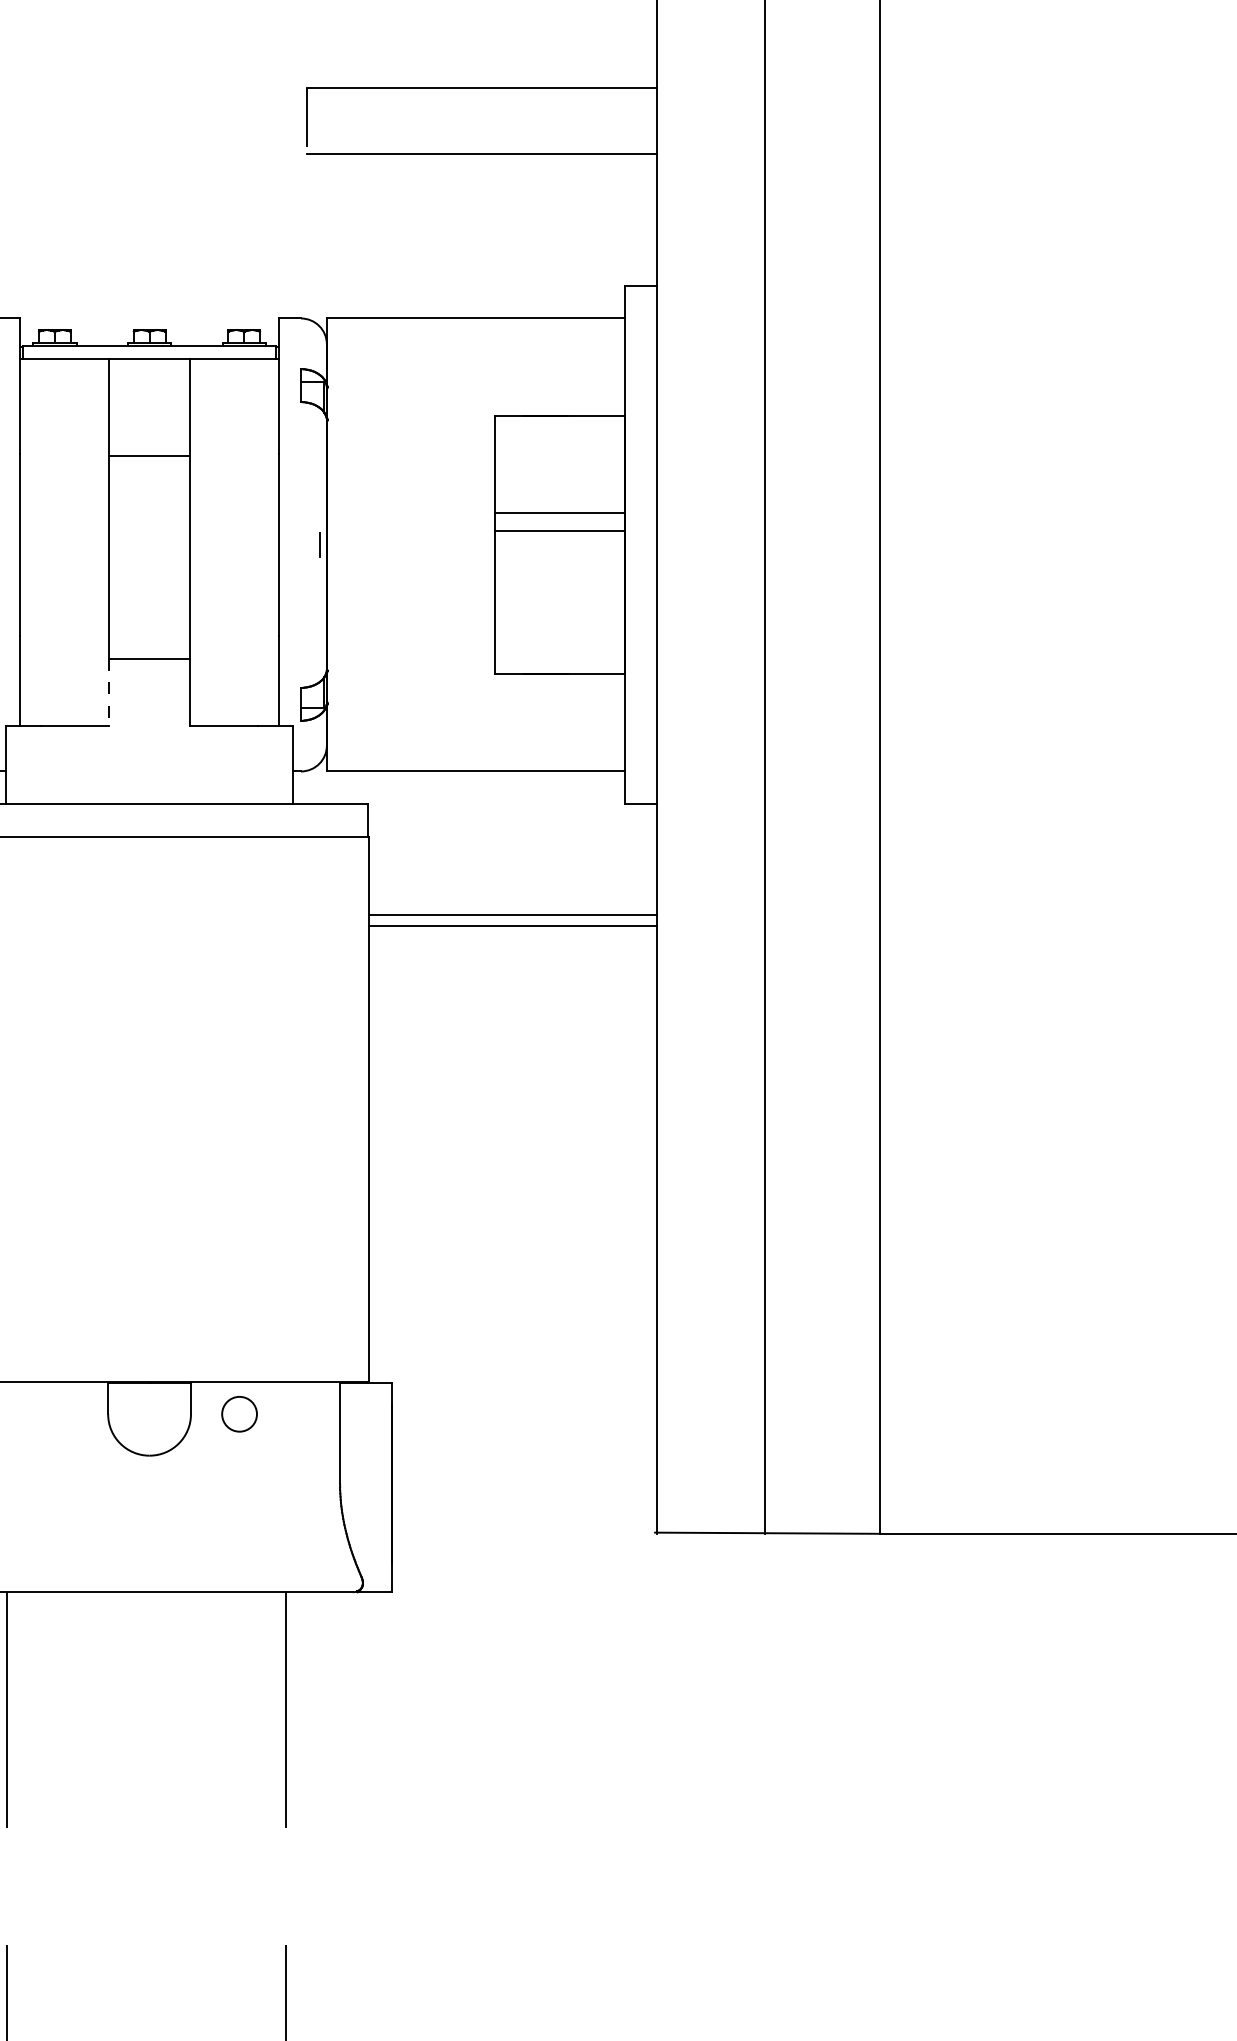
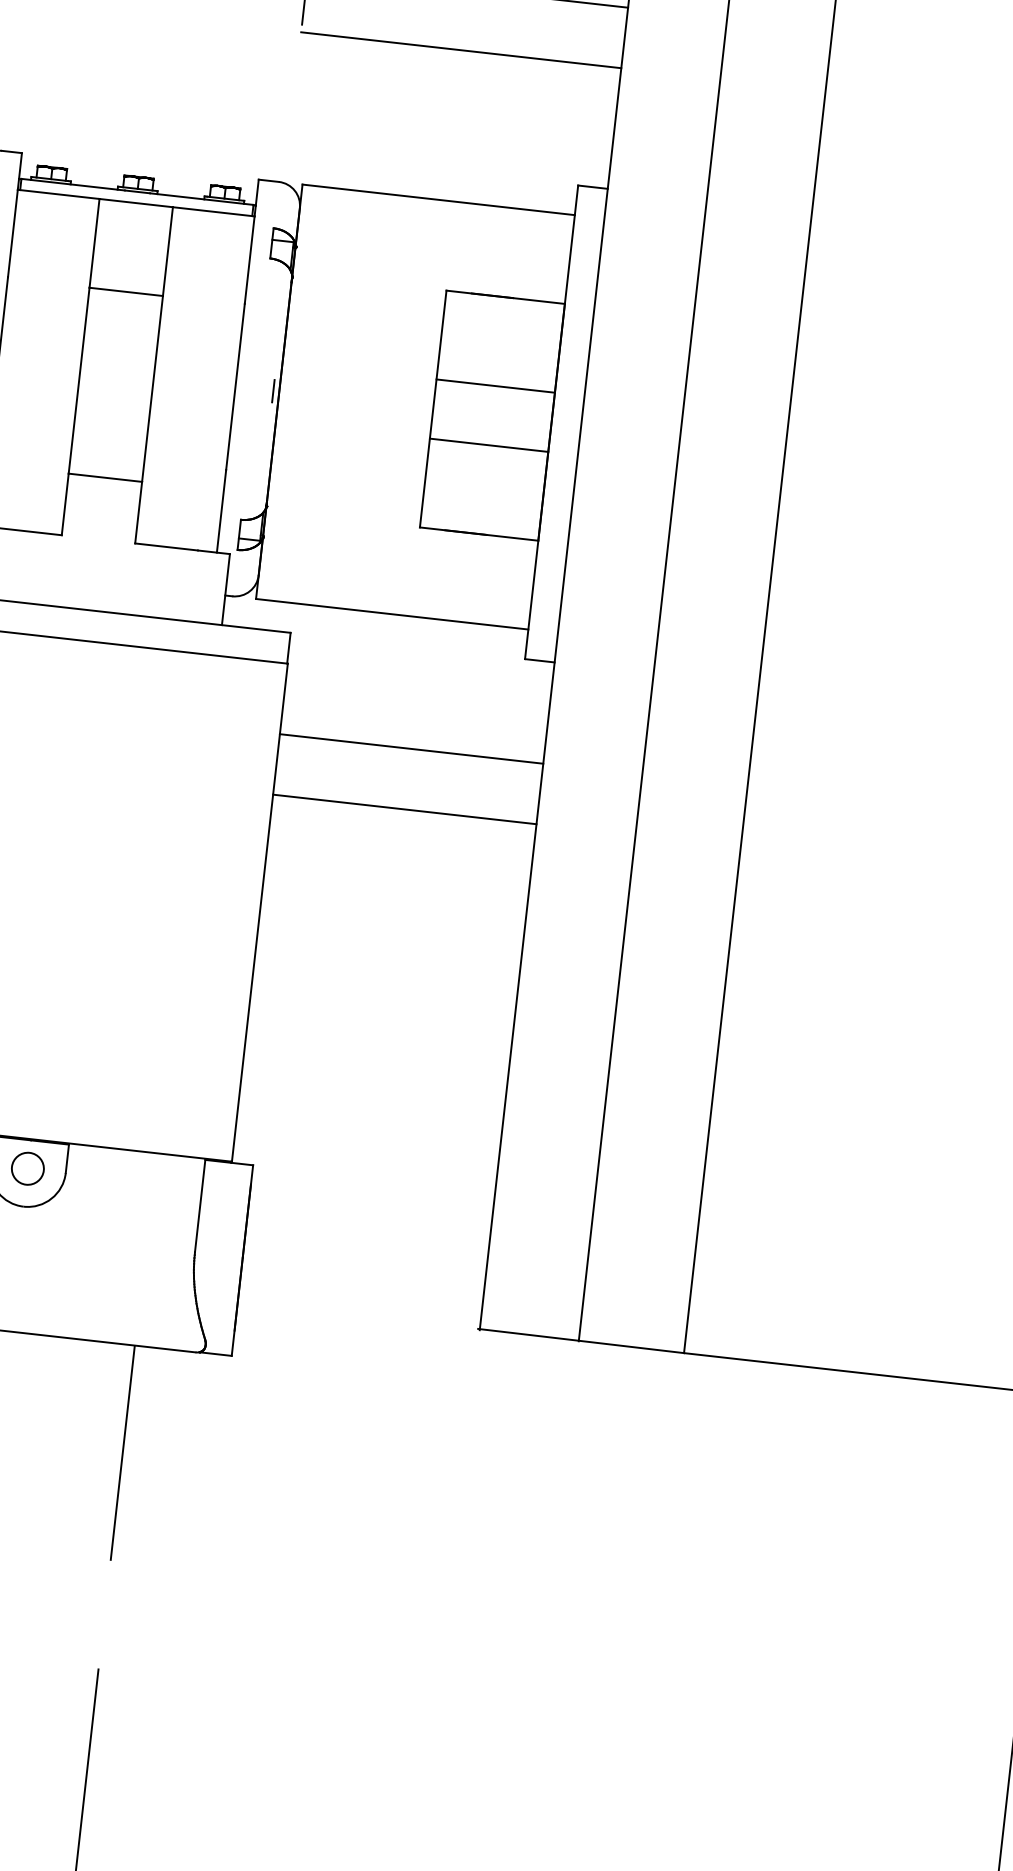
line: (559, 531) -> (488, 445), moved
line: (109, 692) -> (65, 504), dashed -> solid
line: (512, 925) -> (404, 809), moved
circle: (239, 1414) -> (27, 1168), moved

